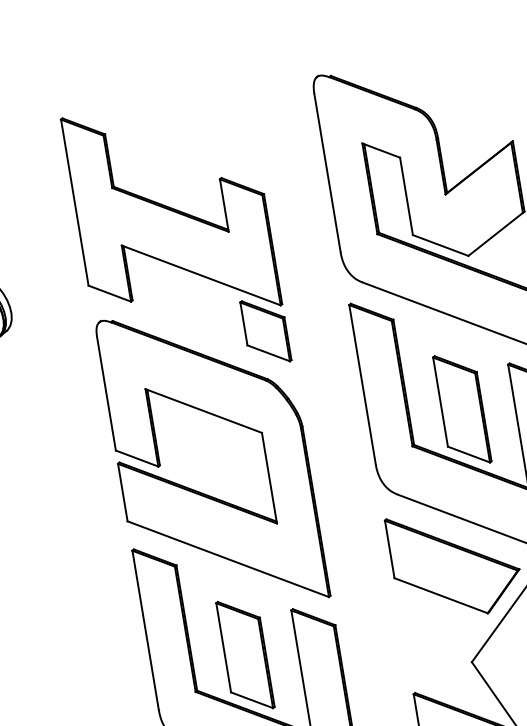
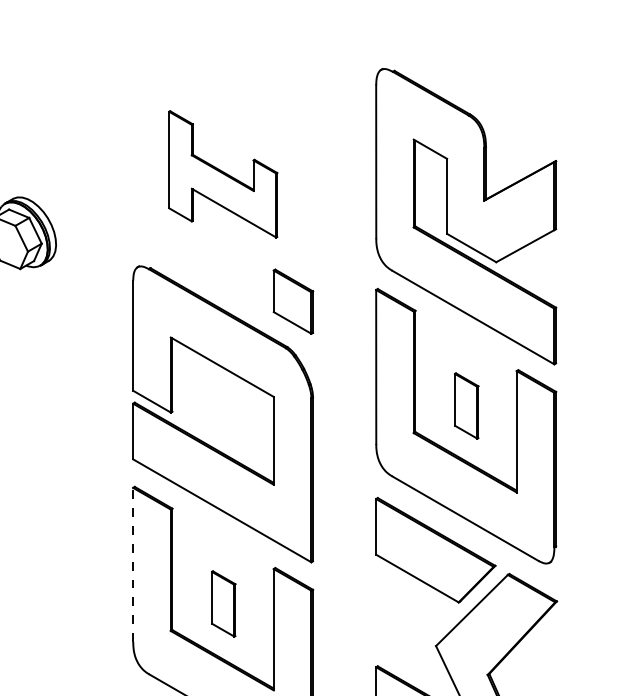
part: (172, 211) -> (223, 174), size x0.6
part: (462, 408) -> (466, 405), size x0.6
line: (145, 629) -> (133, 564), solid -> dashed
part: (245, 654) -> (223, 603), size x0.6

